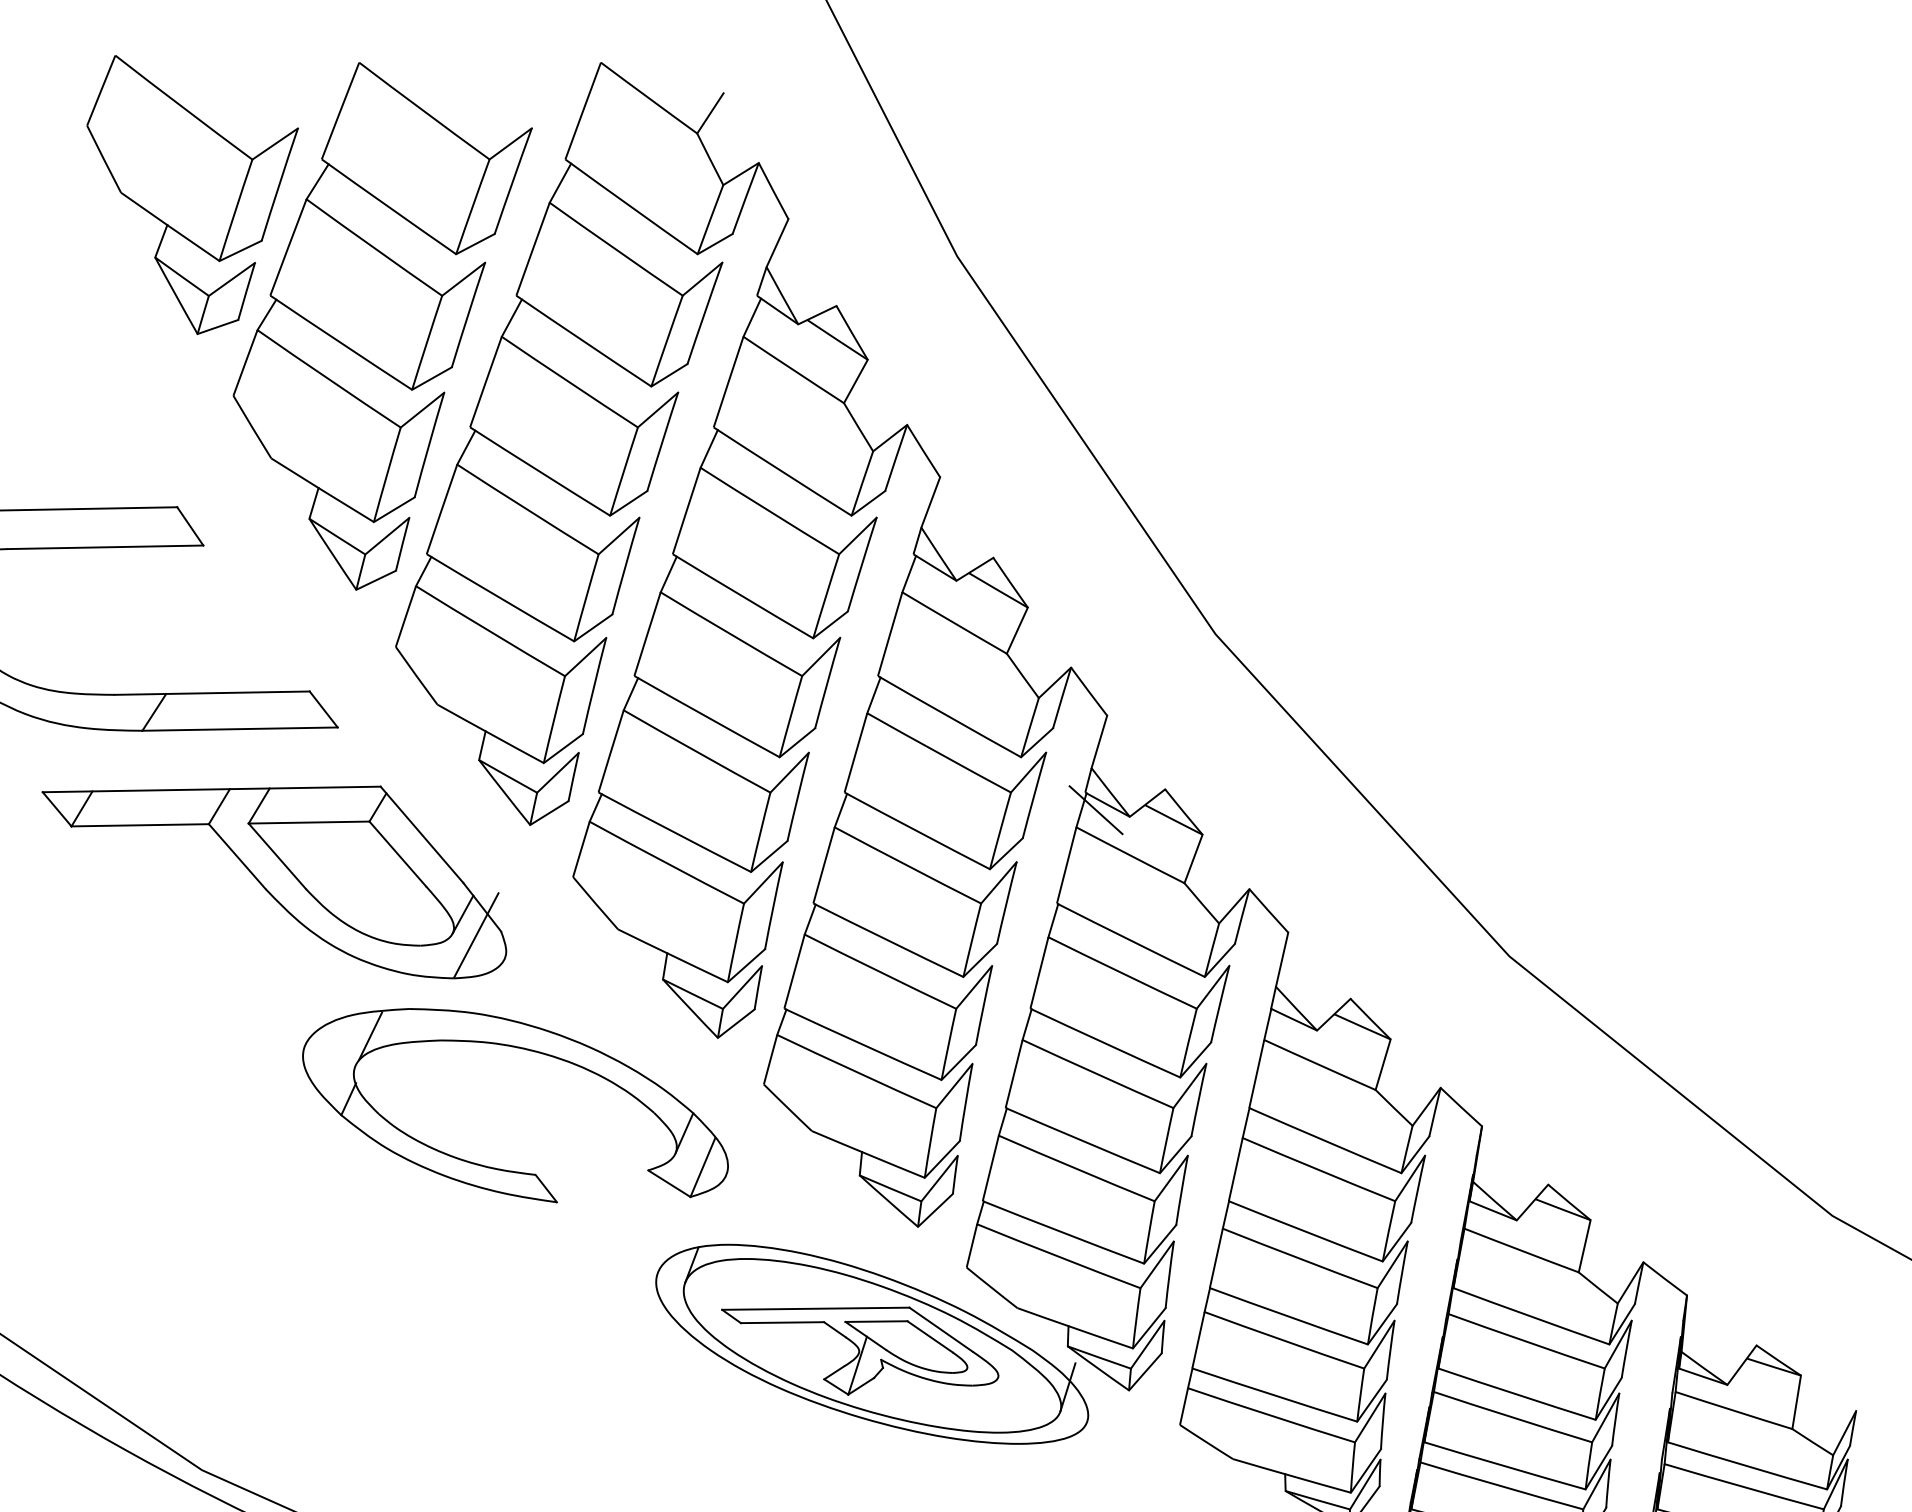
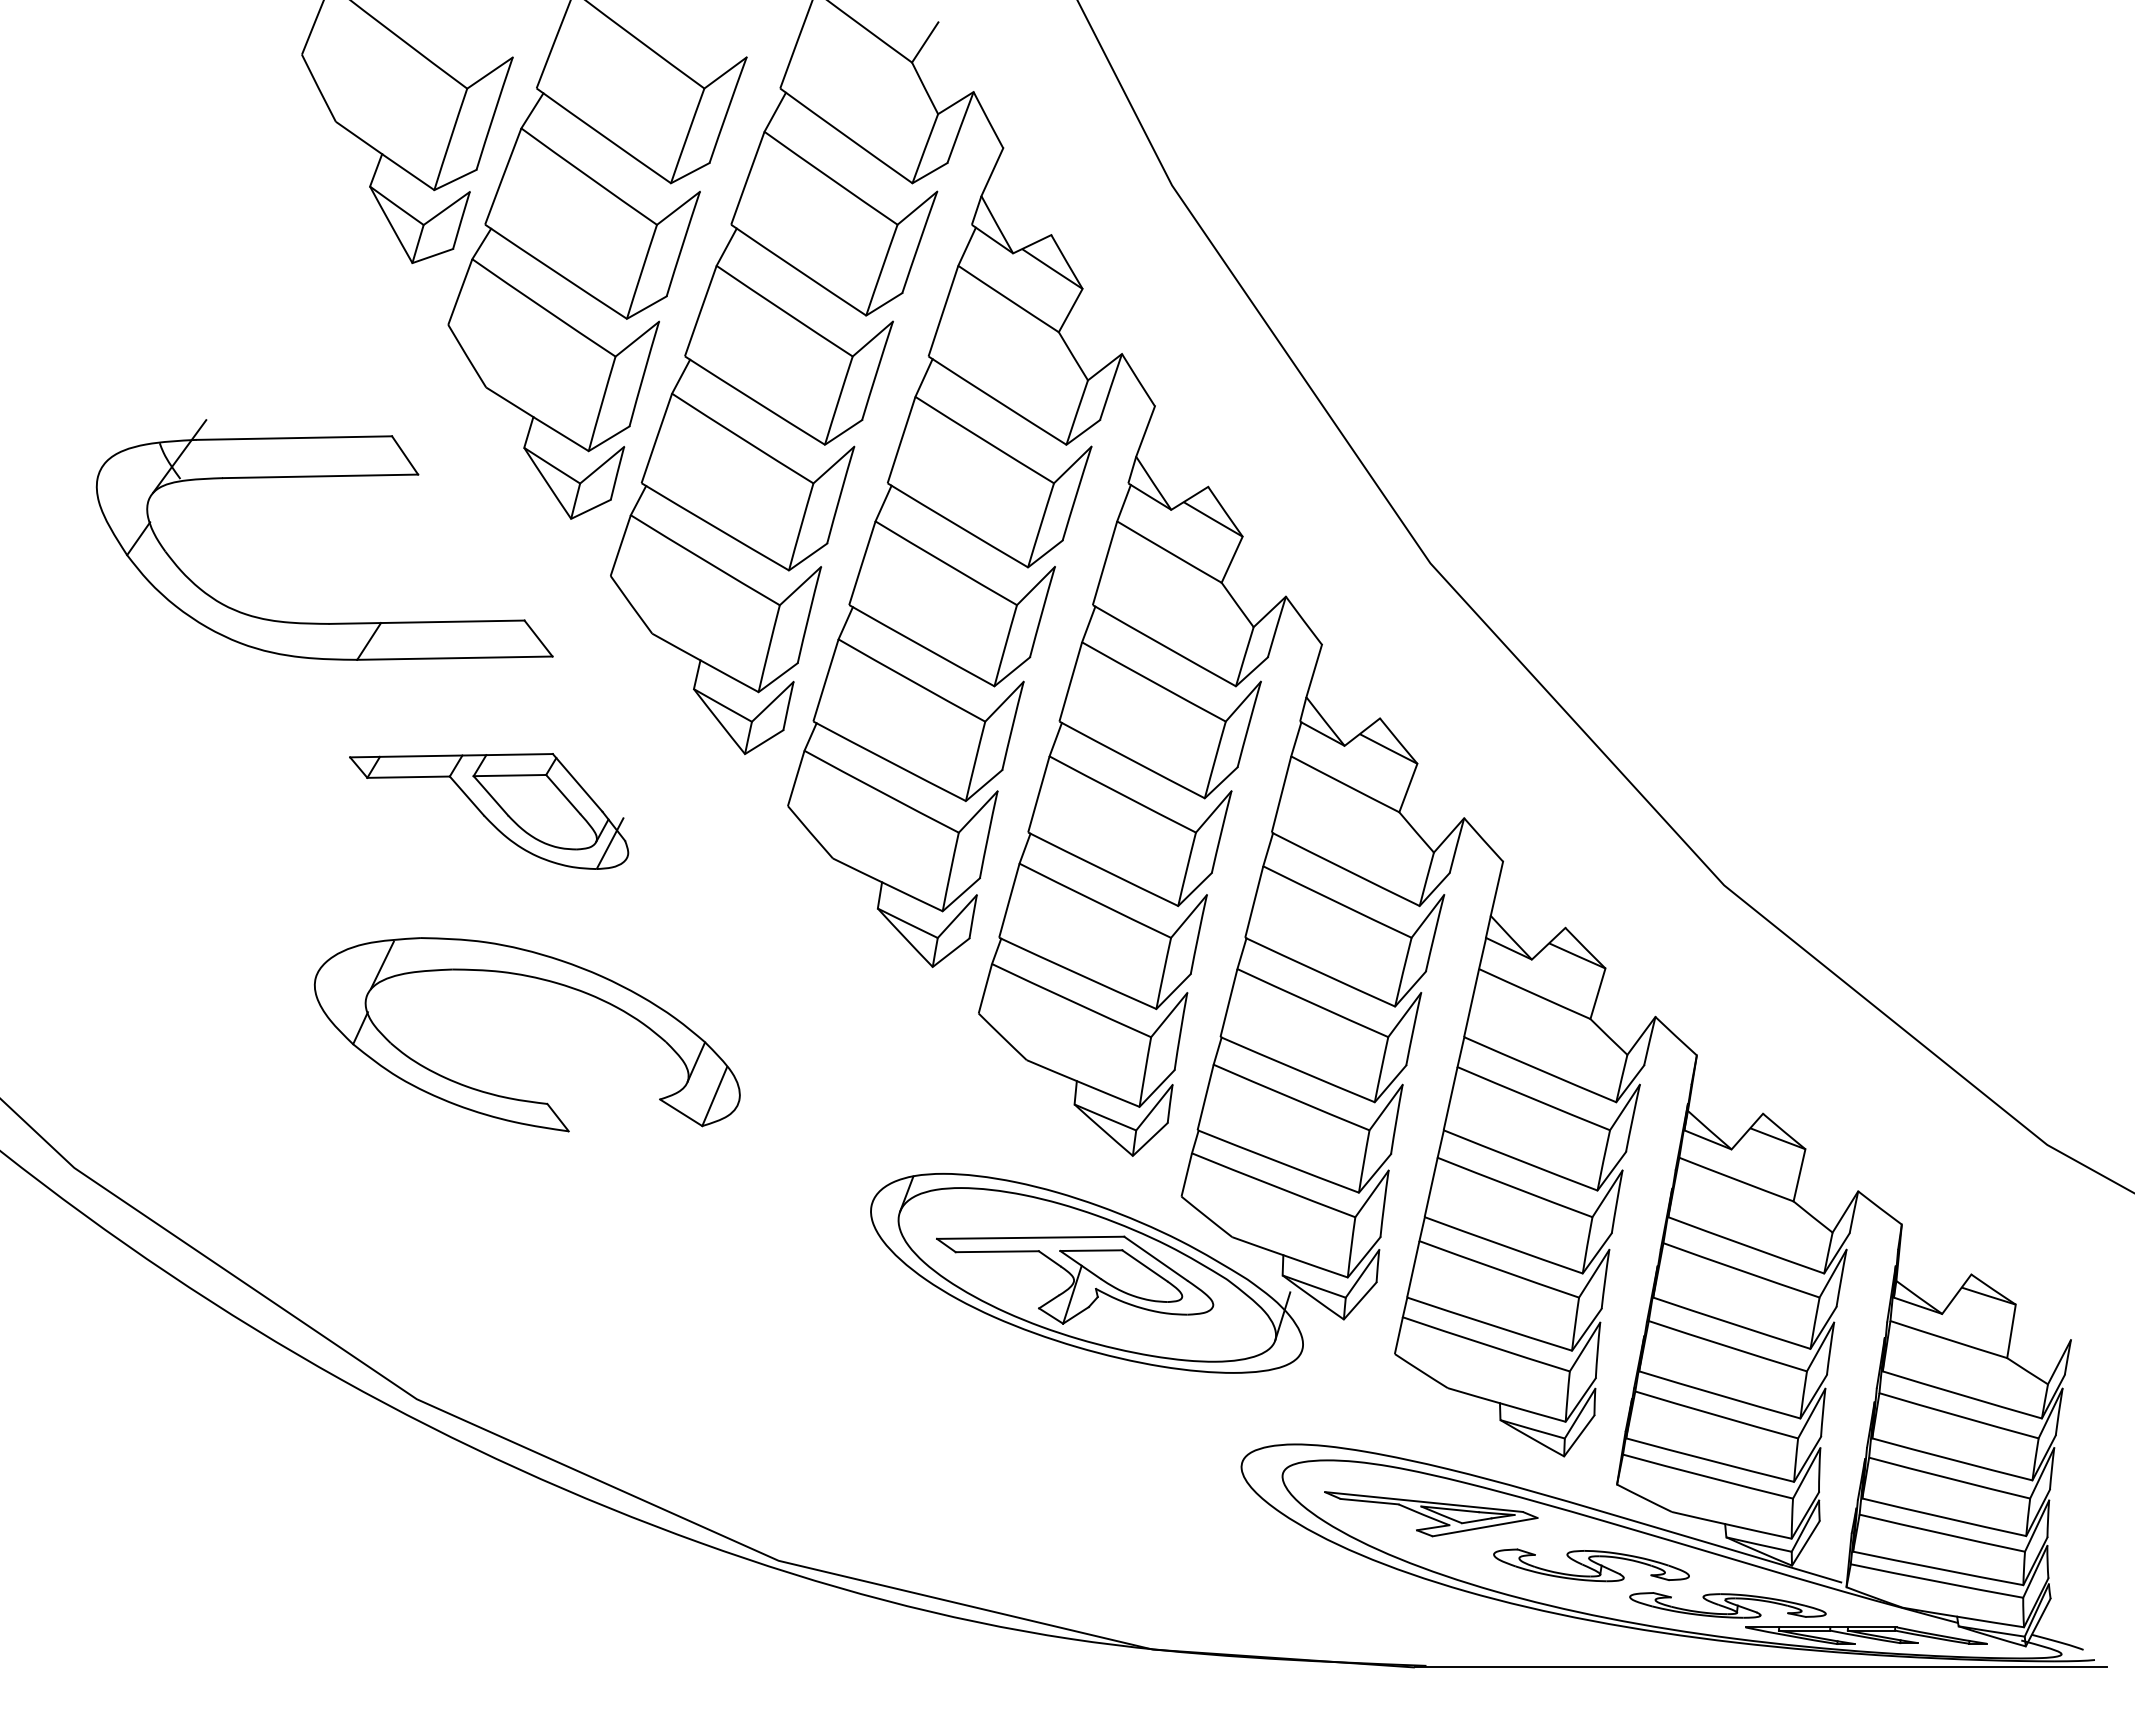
line: (1095, 810) -> (1310, 739), removed
part: (273, 882) -> (488, 811), size x0.6
part: (526, 1050) -> (538, 979), moved

